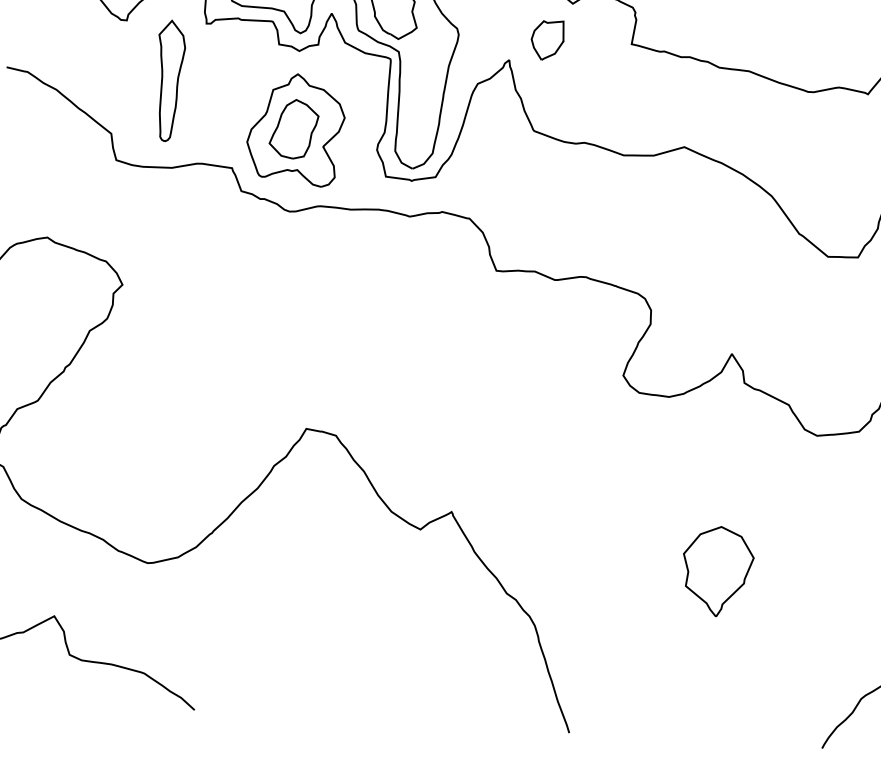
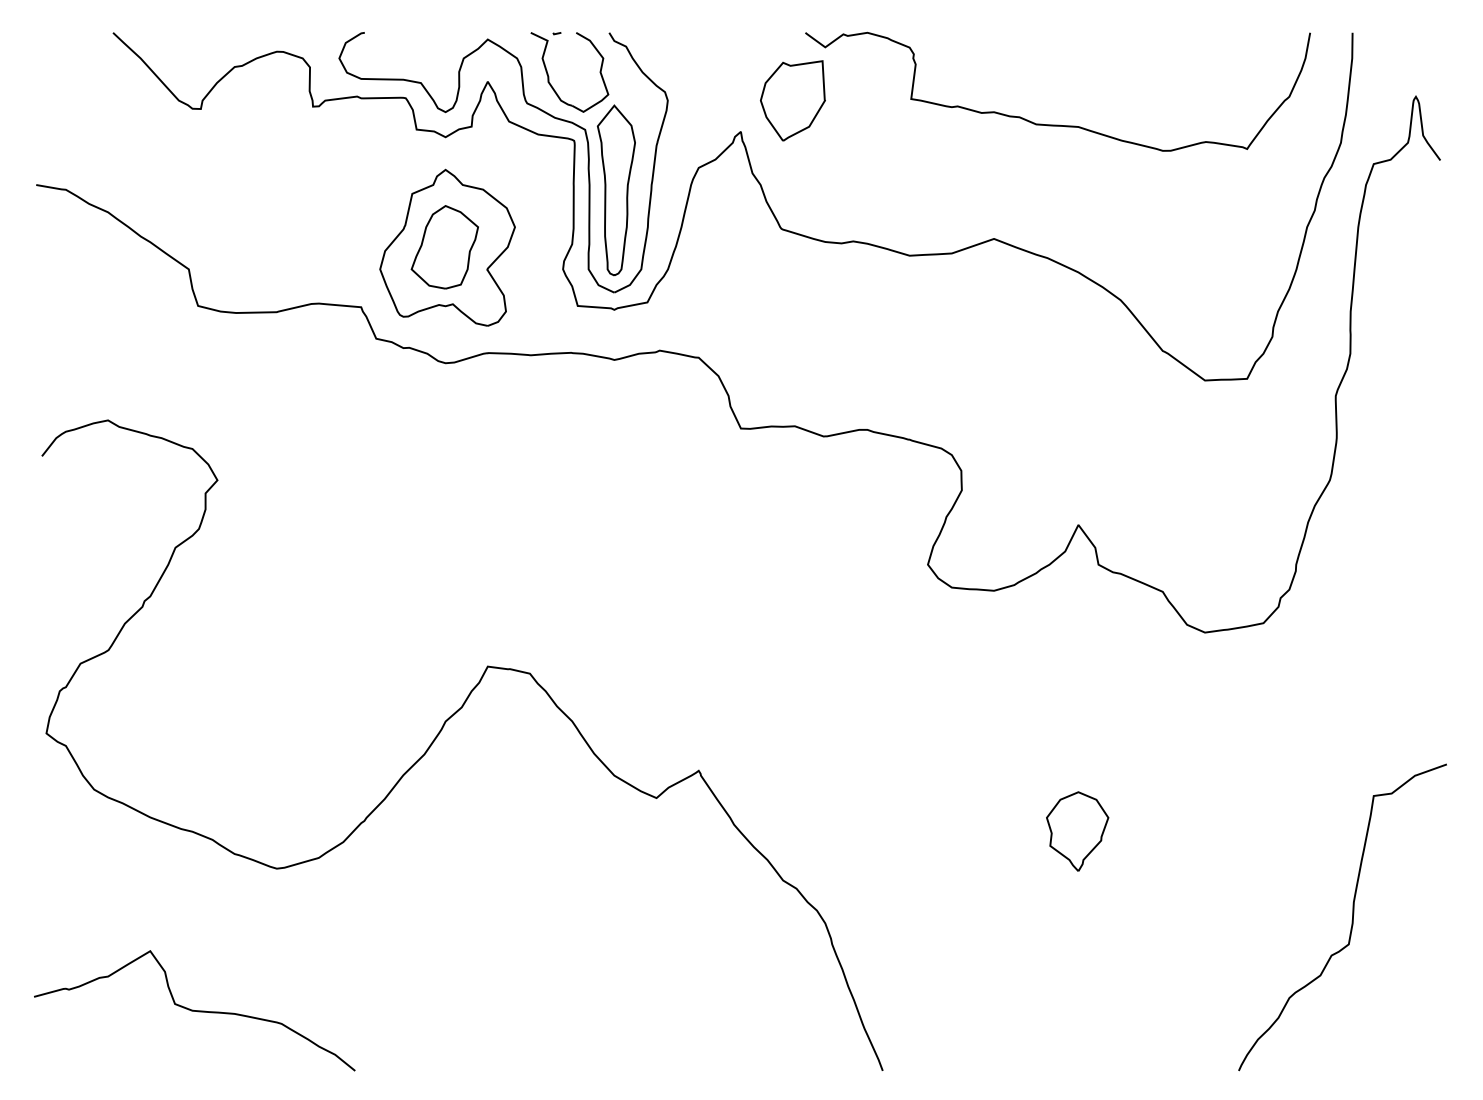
part: (547, 40) -> (792, 100), size x1.43
part: (169, 81) -> (615, 190), moved
part: (717, 571) -> (1077, 831), size x0.62

